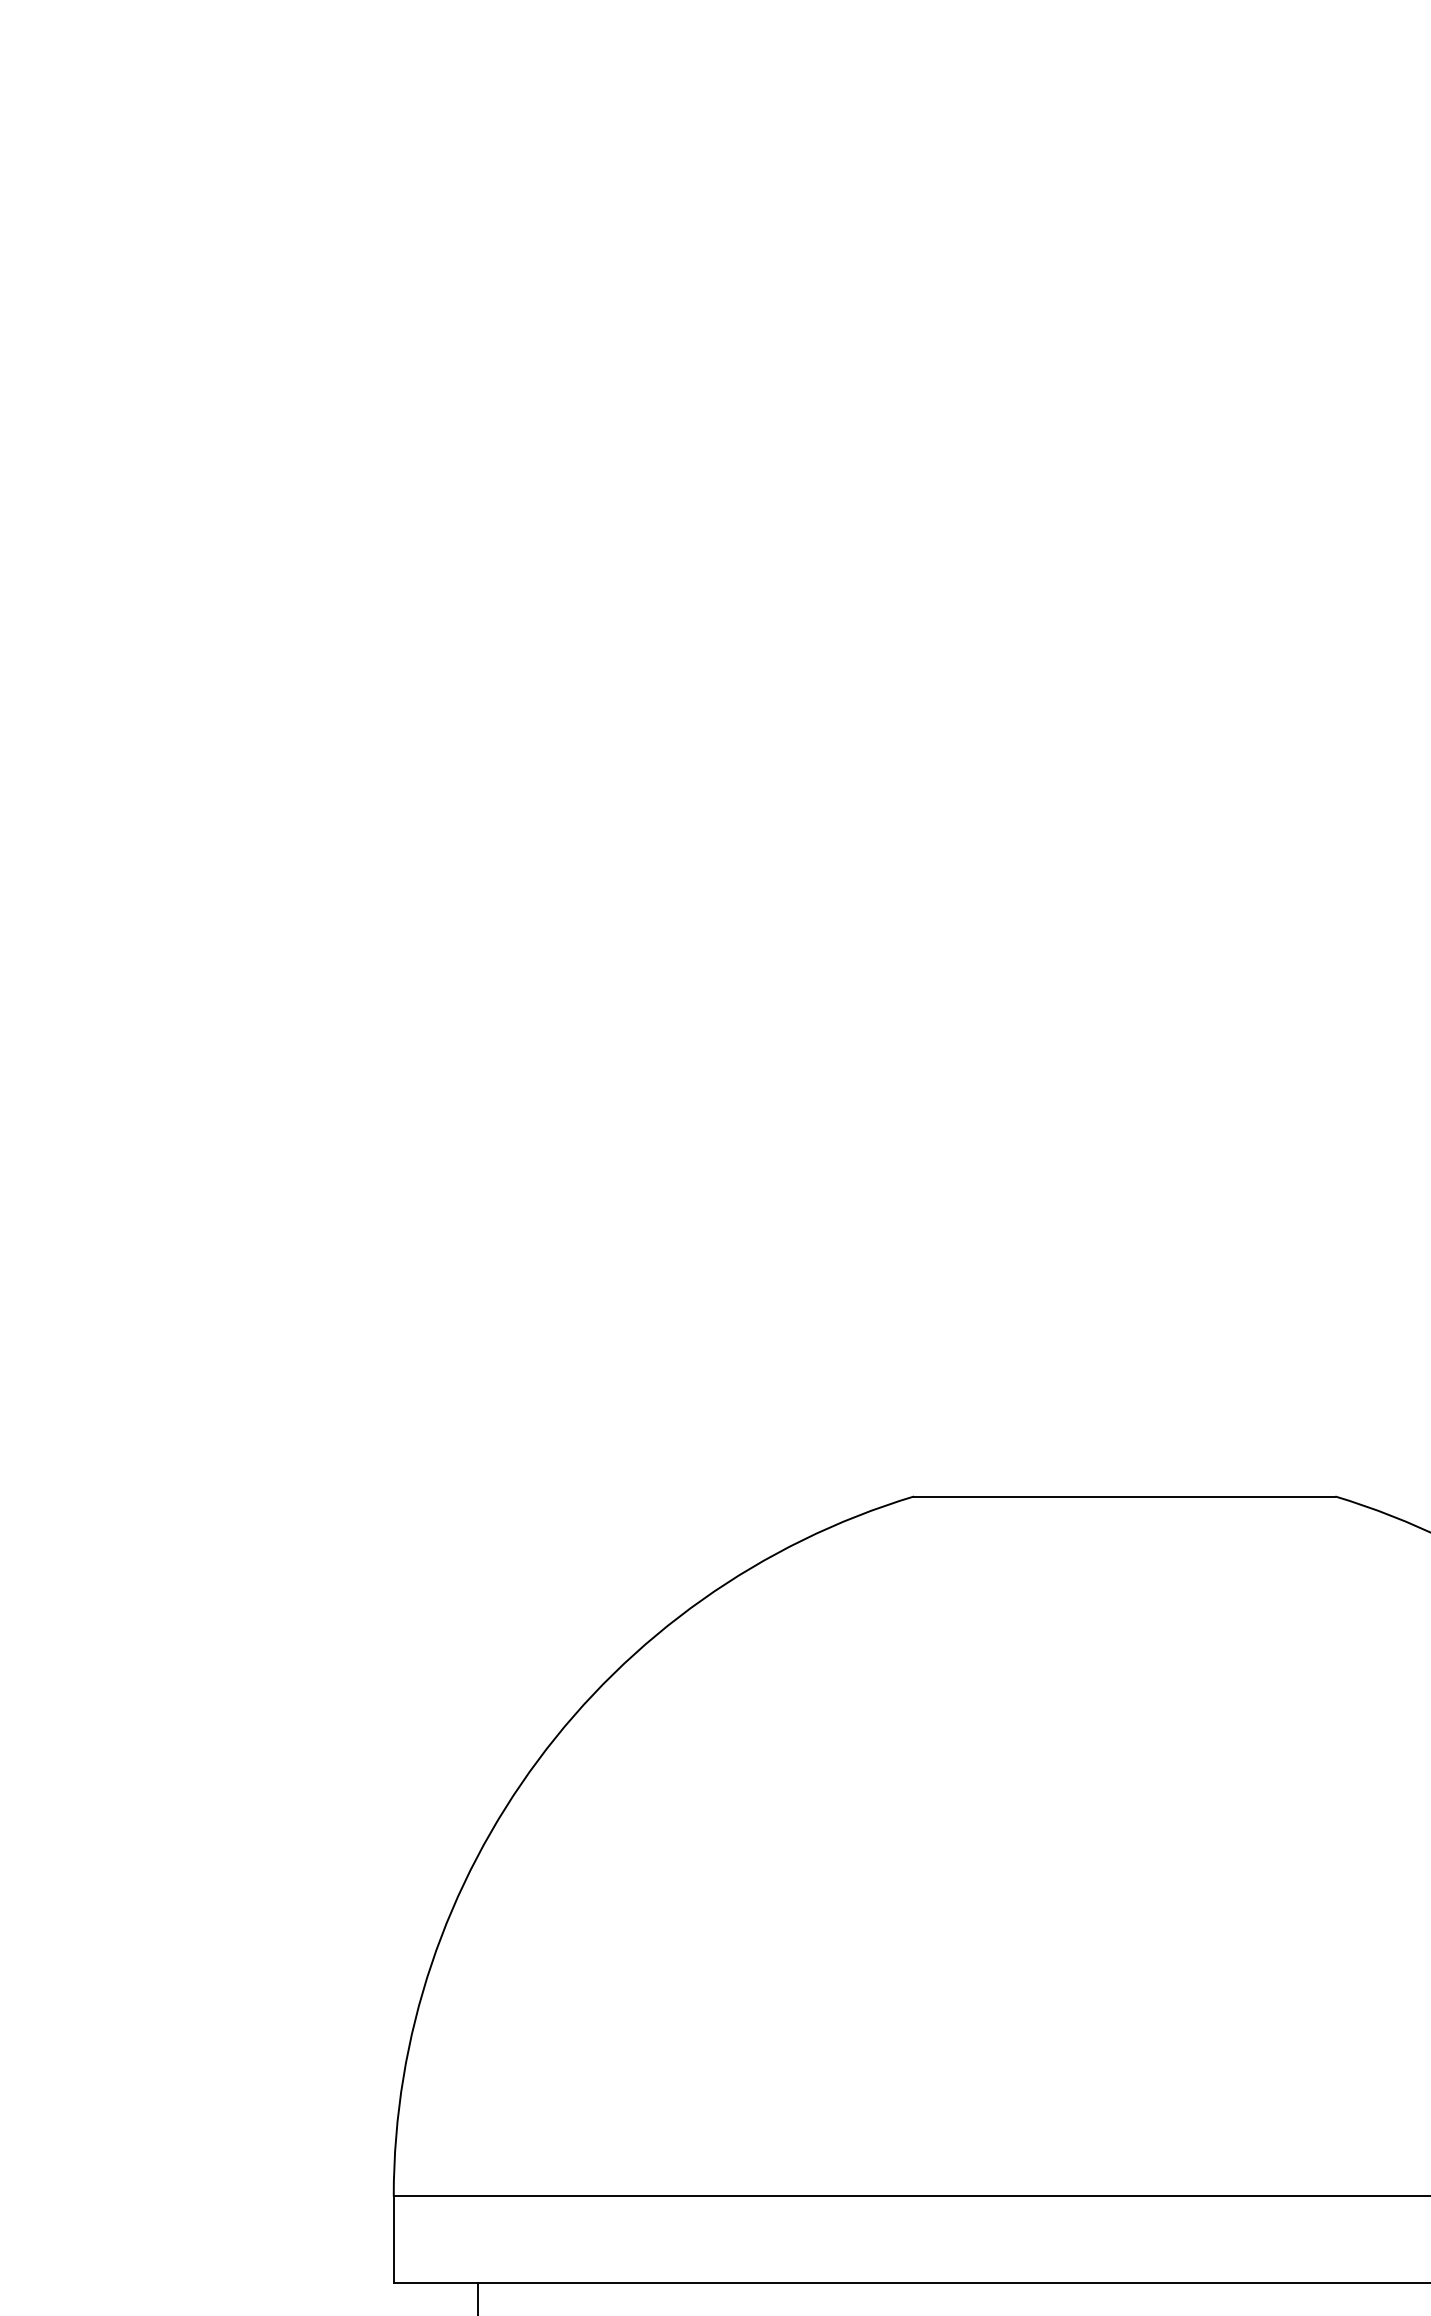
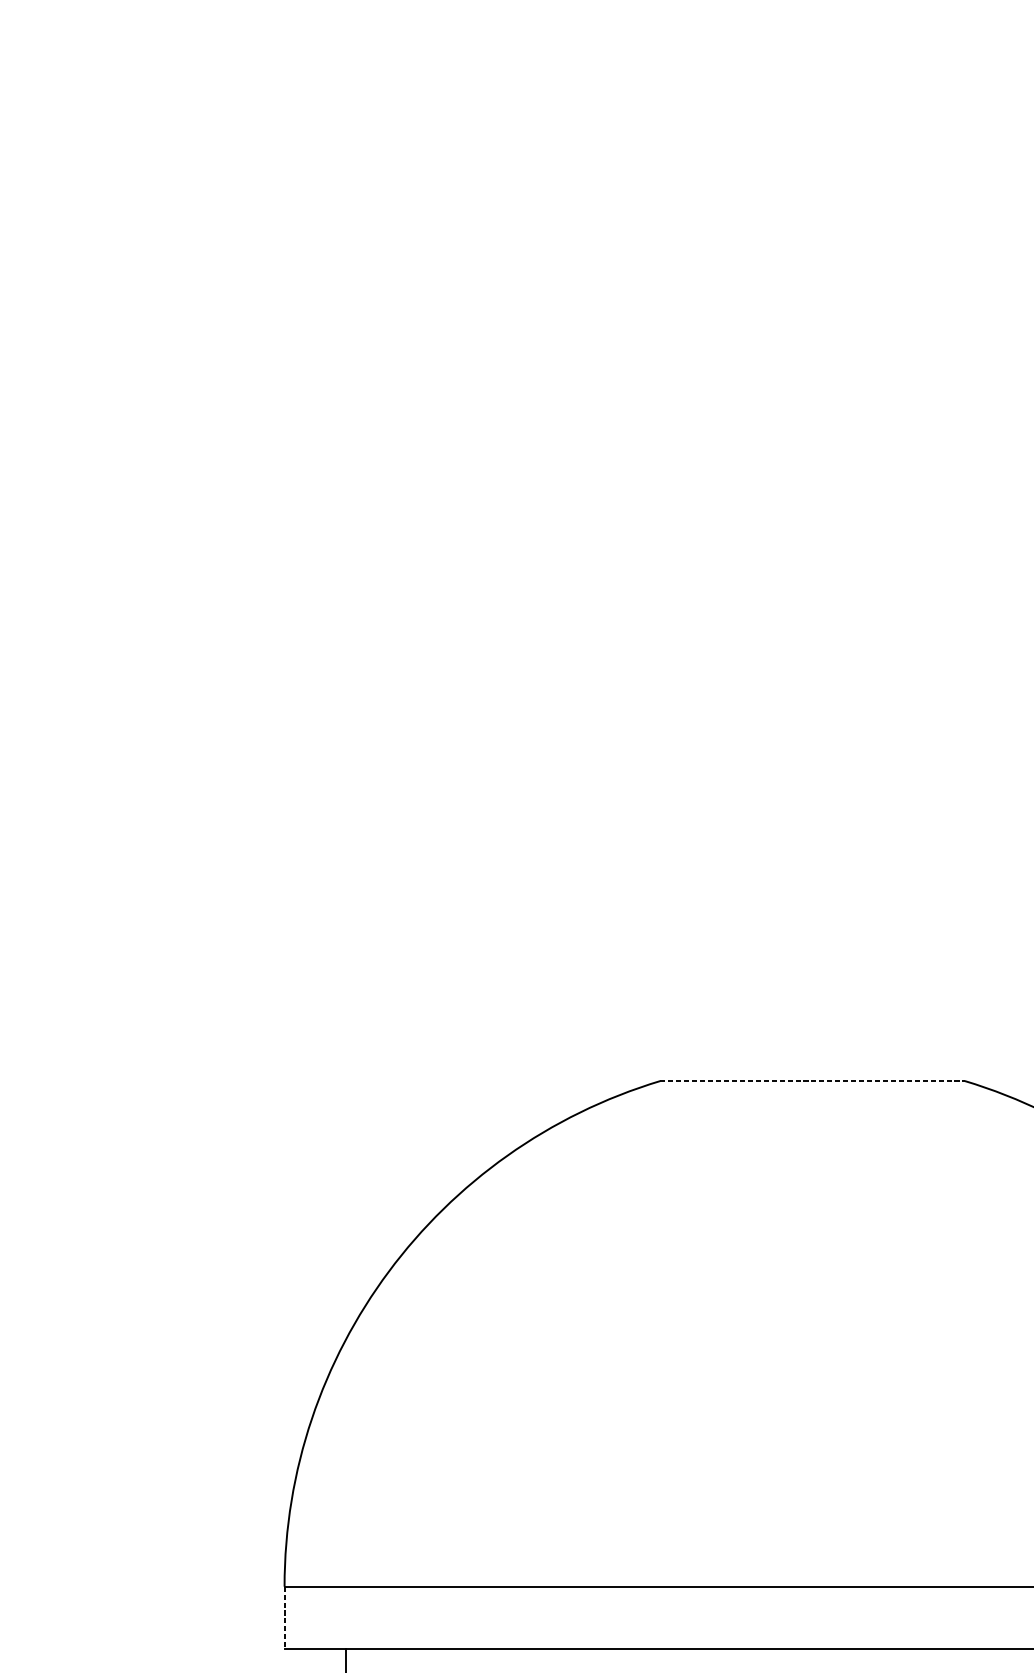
line: (1124, 1496) -> (812, 1081), solid -> dashed
line: (393, 2240) -> (284, 1618), solid -> dashed

